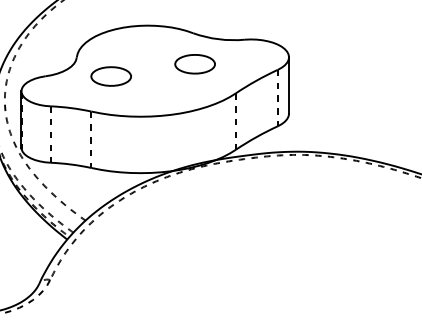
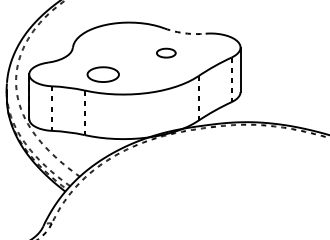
arc: (218, 39) -> (184, 33), solid -> dashed
part: (194, 64) -> (165, 53), size x0.6
part: (110, 76) -> (102, 74), moved

